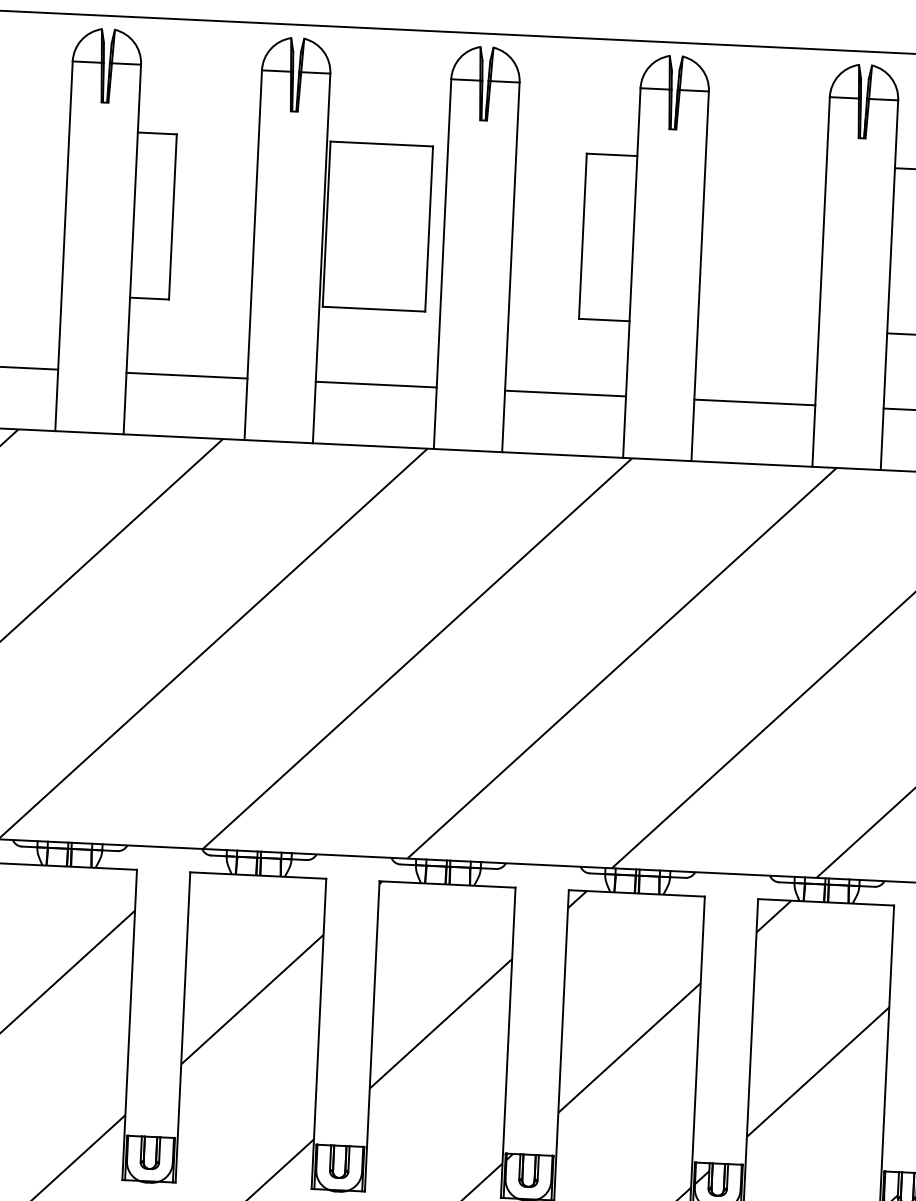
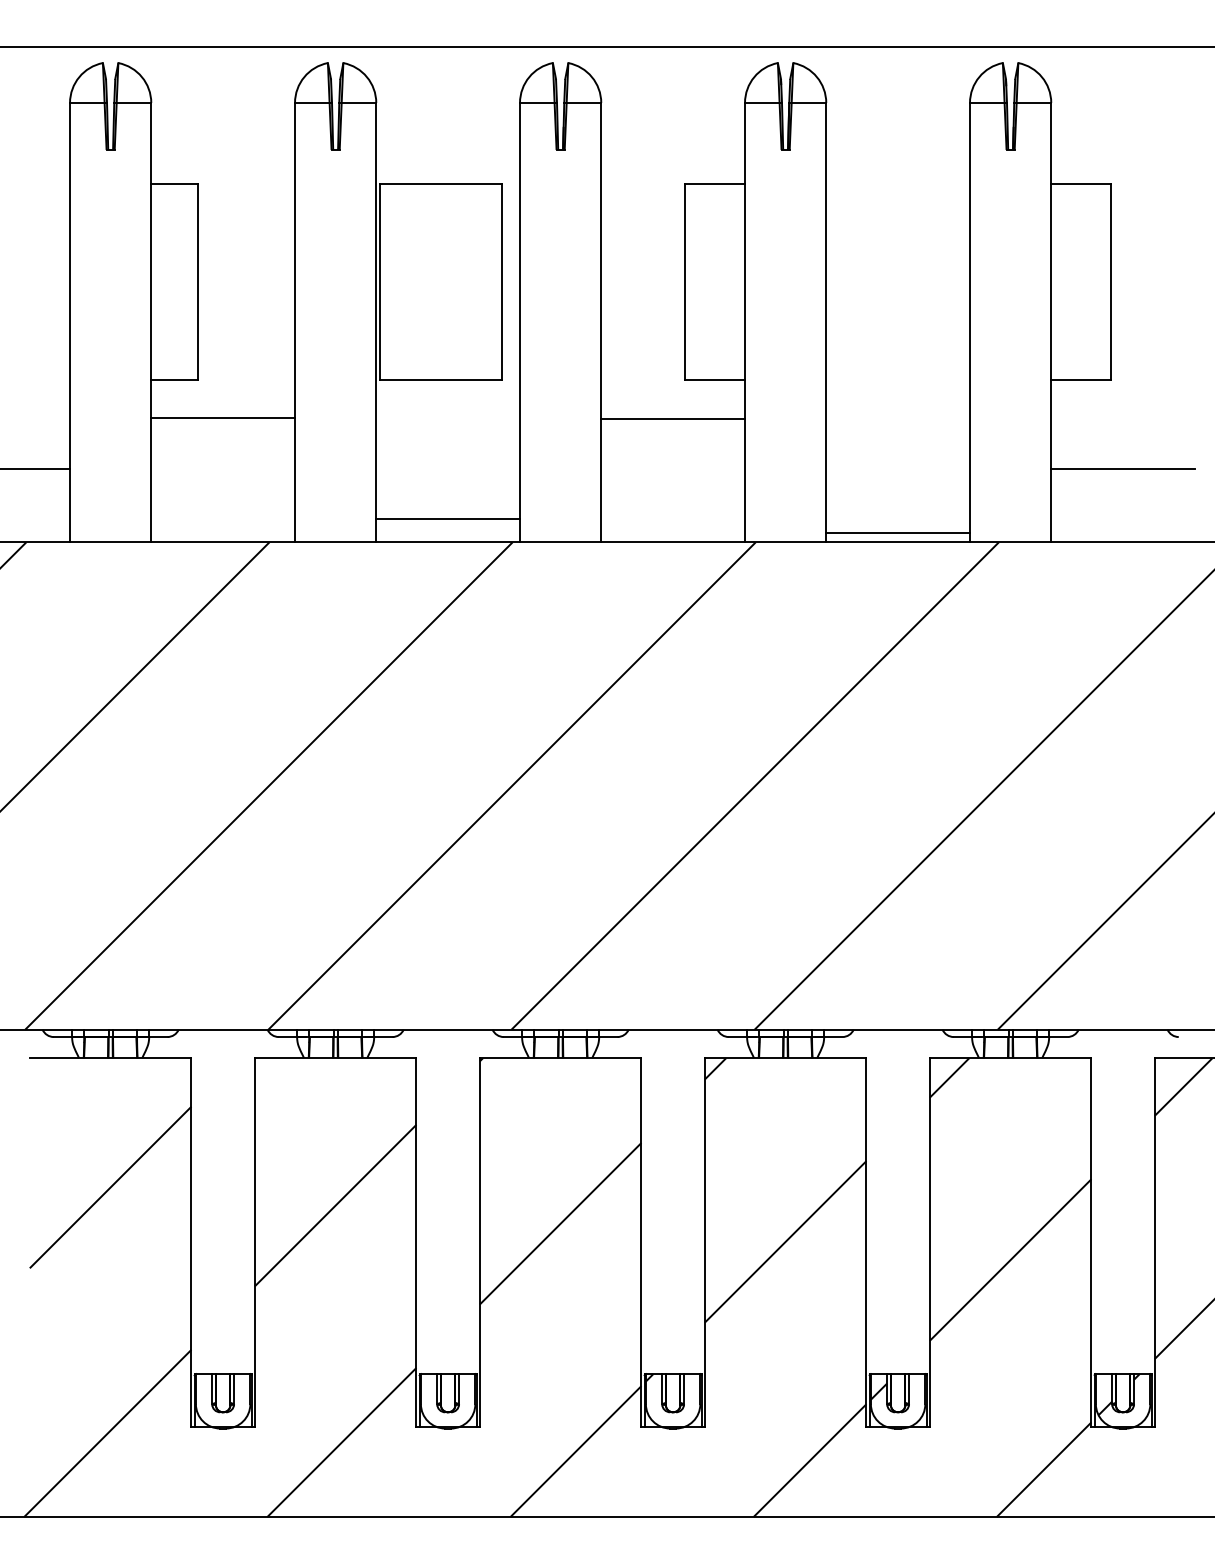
line: (187, 375) -> (223, 418), moved
line: (376, 384) -> (448, 519), moved
line: (565, 393) -> (673, 419), moved
line: (755, 402) -> (898, 533), moved

